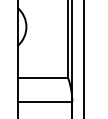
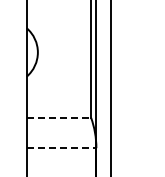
line: (43, 77) -> (59, 117), solid -> dashed
line: (44, 102) -> (61, 148), solid -> dashed

